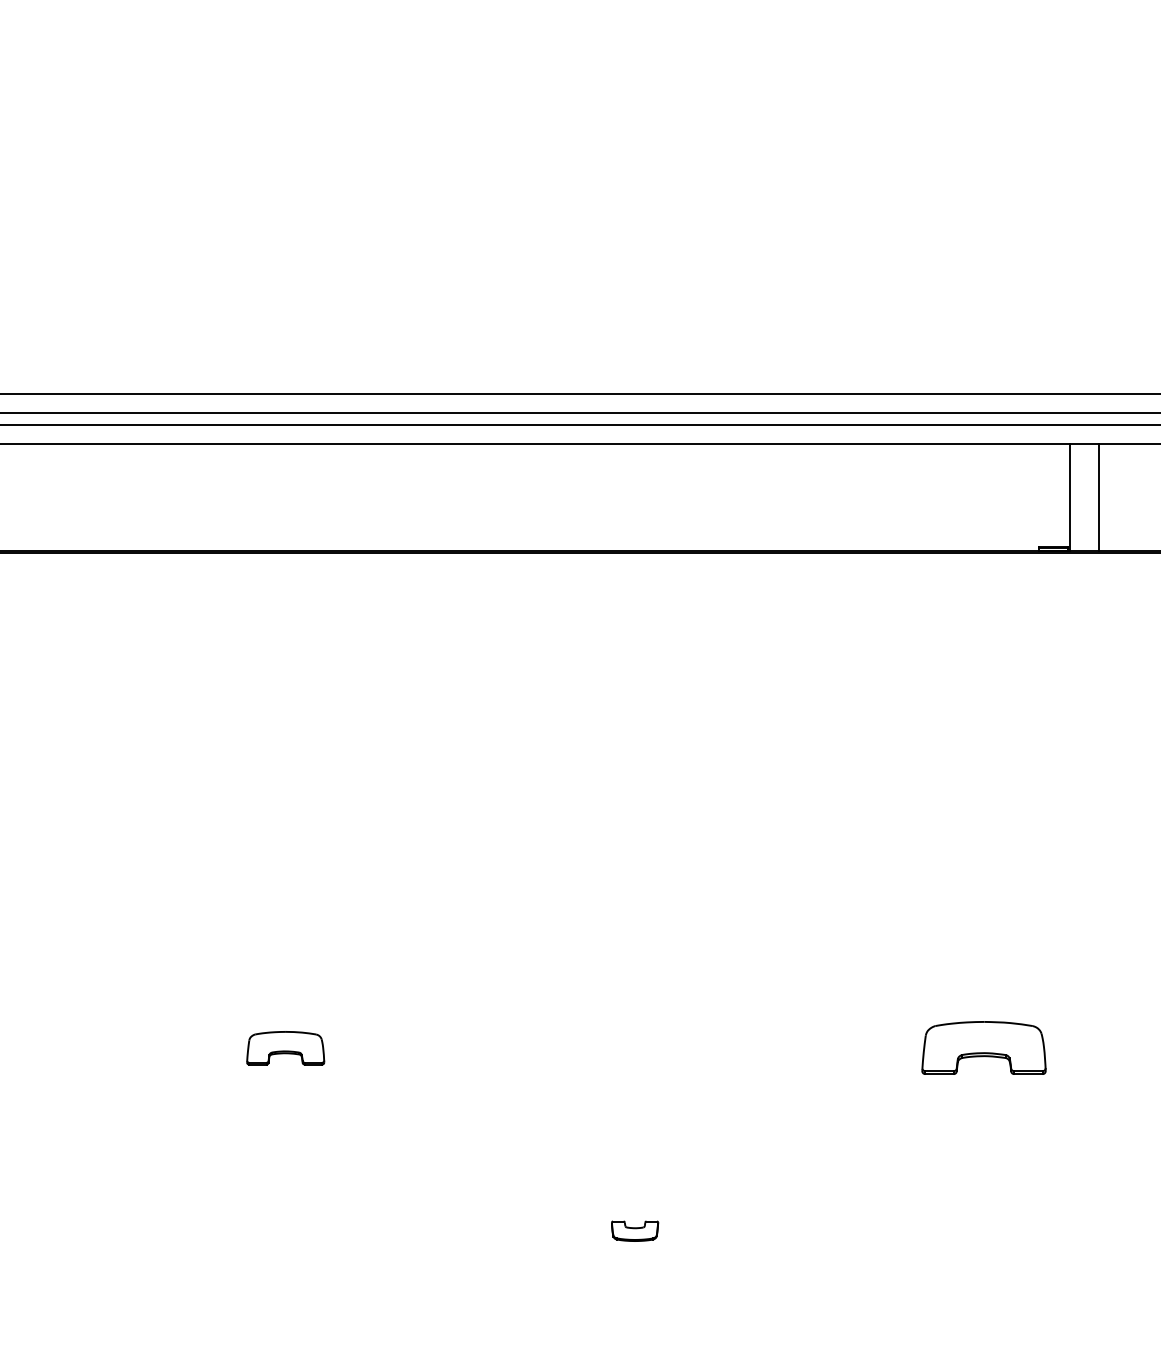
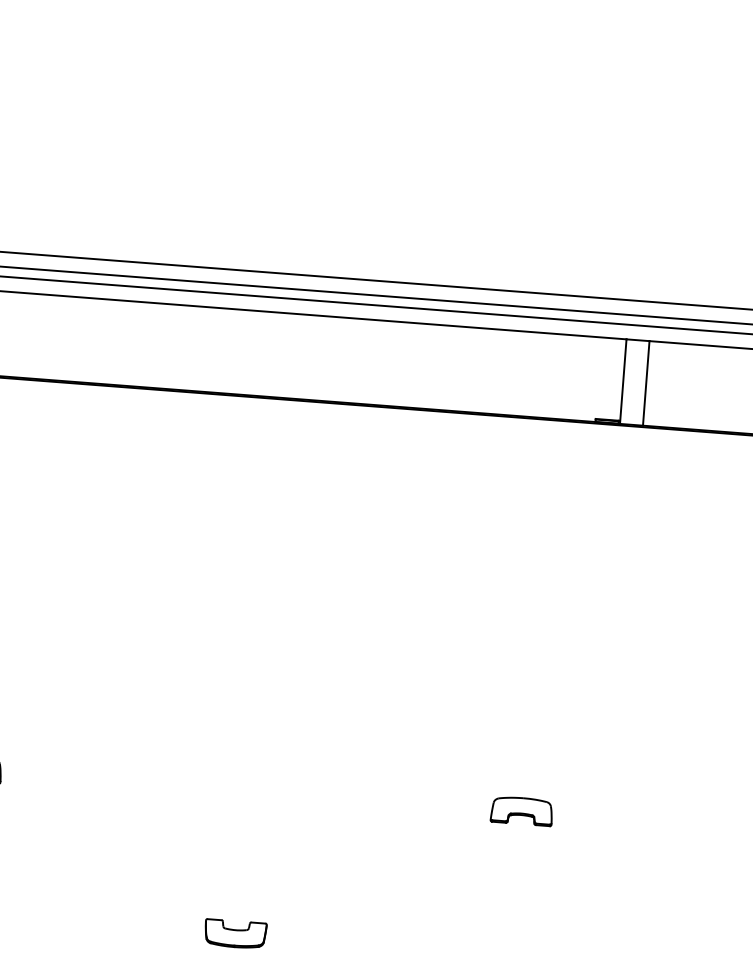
part: (983, 1048) -> (521, 811), size x0.62
part: (634, 1231) -> (235, 934), size x1.67

